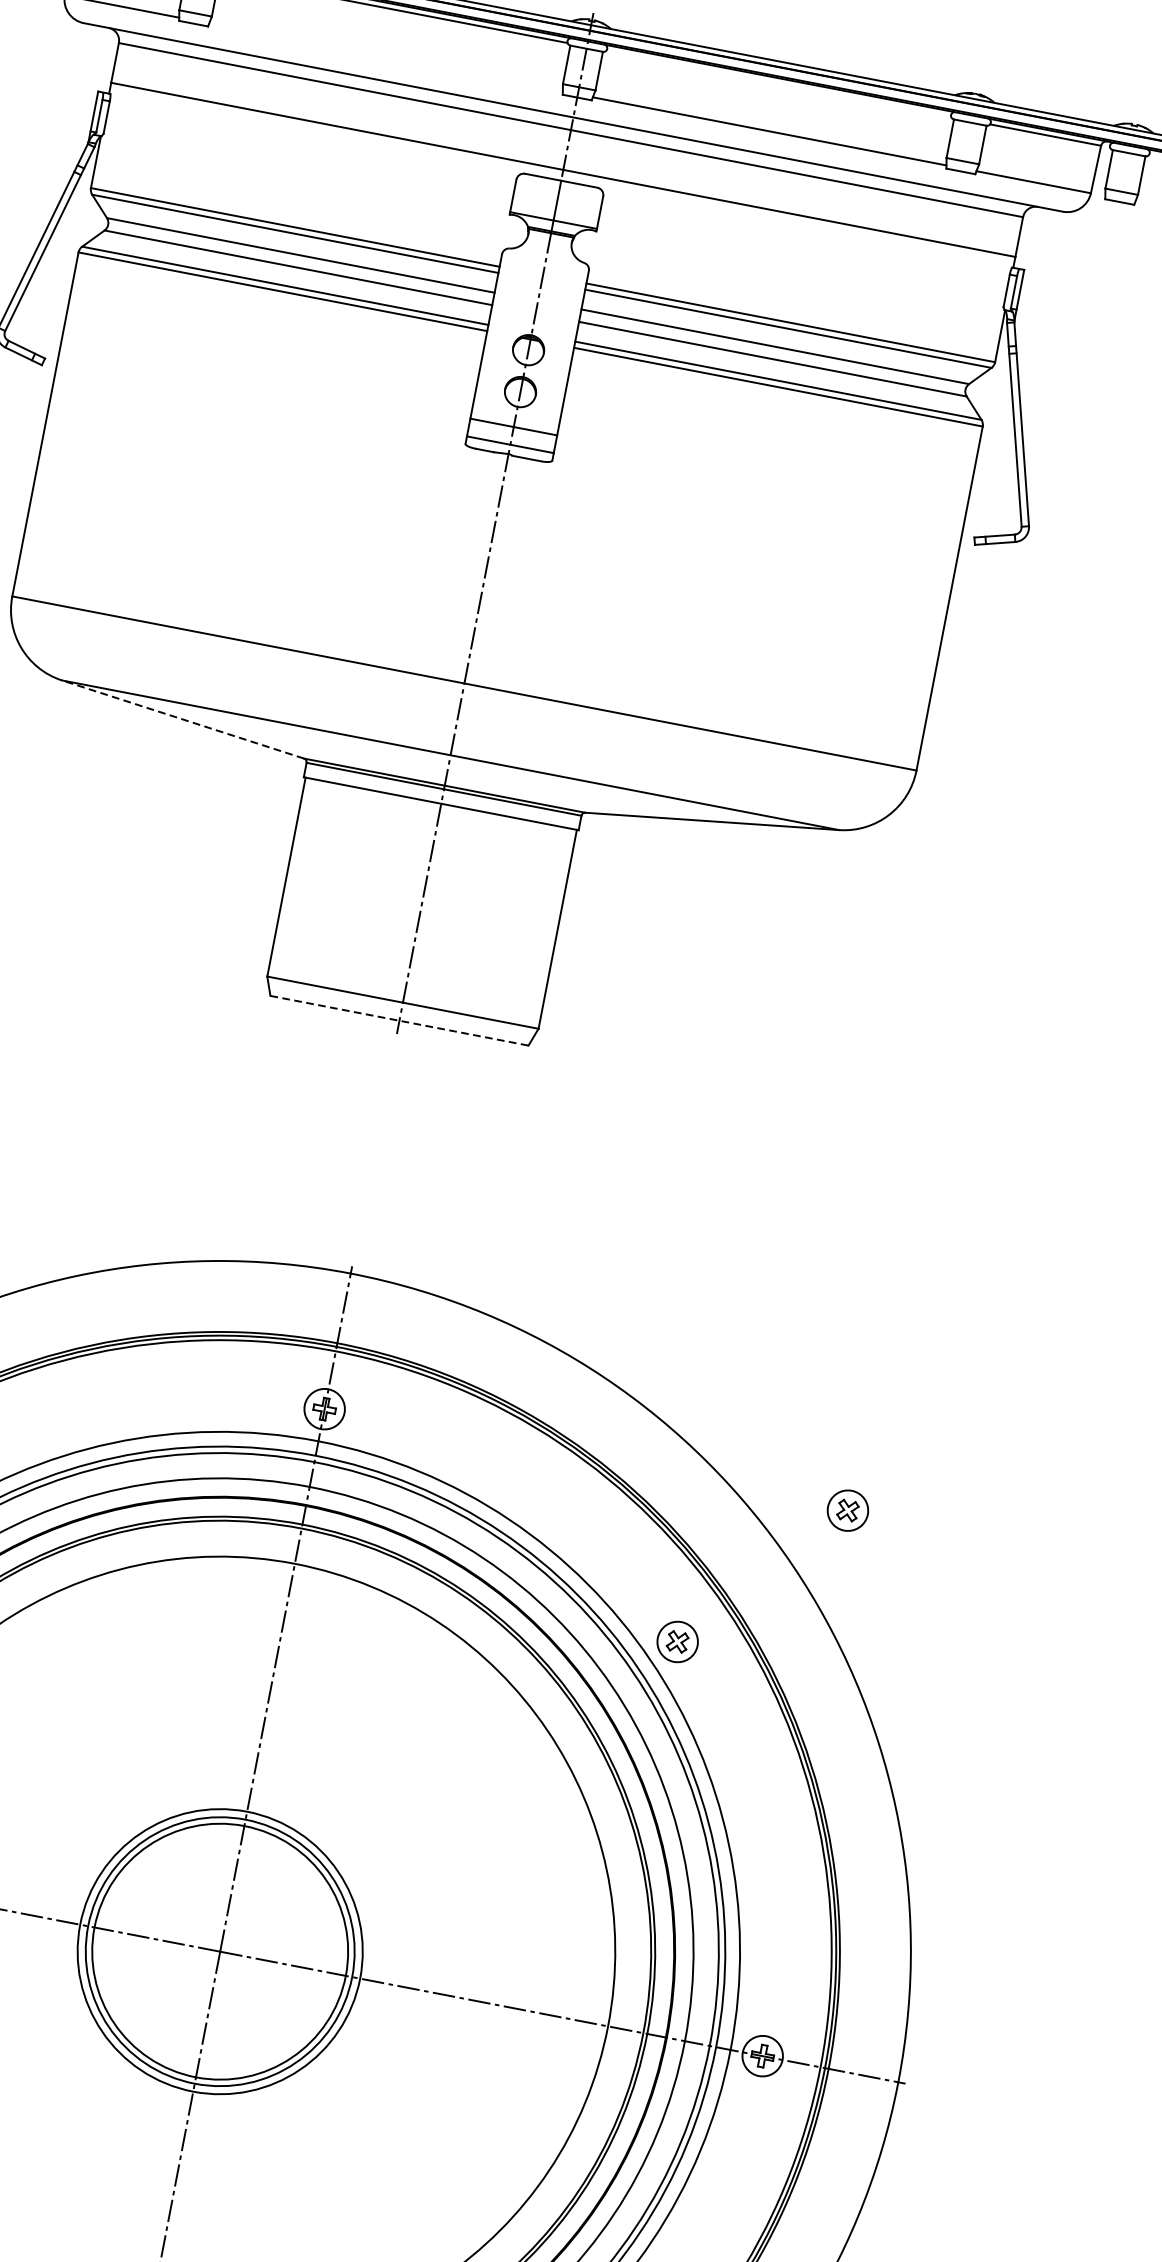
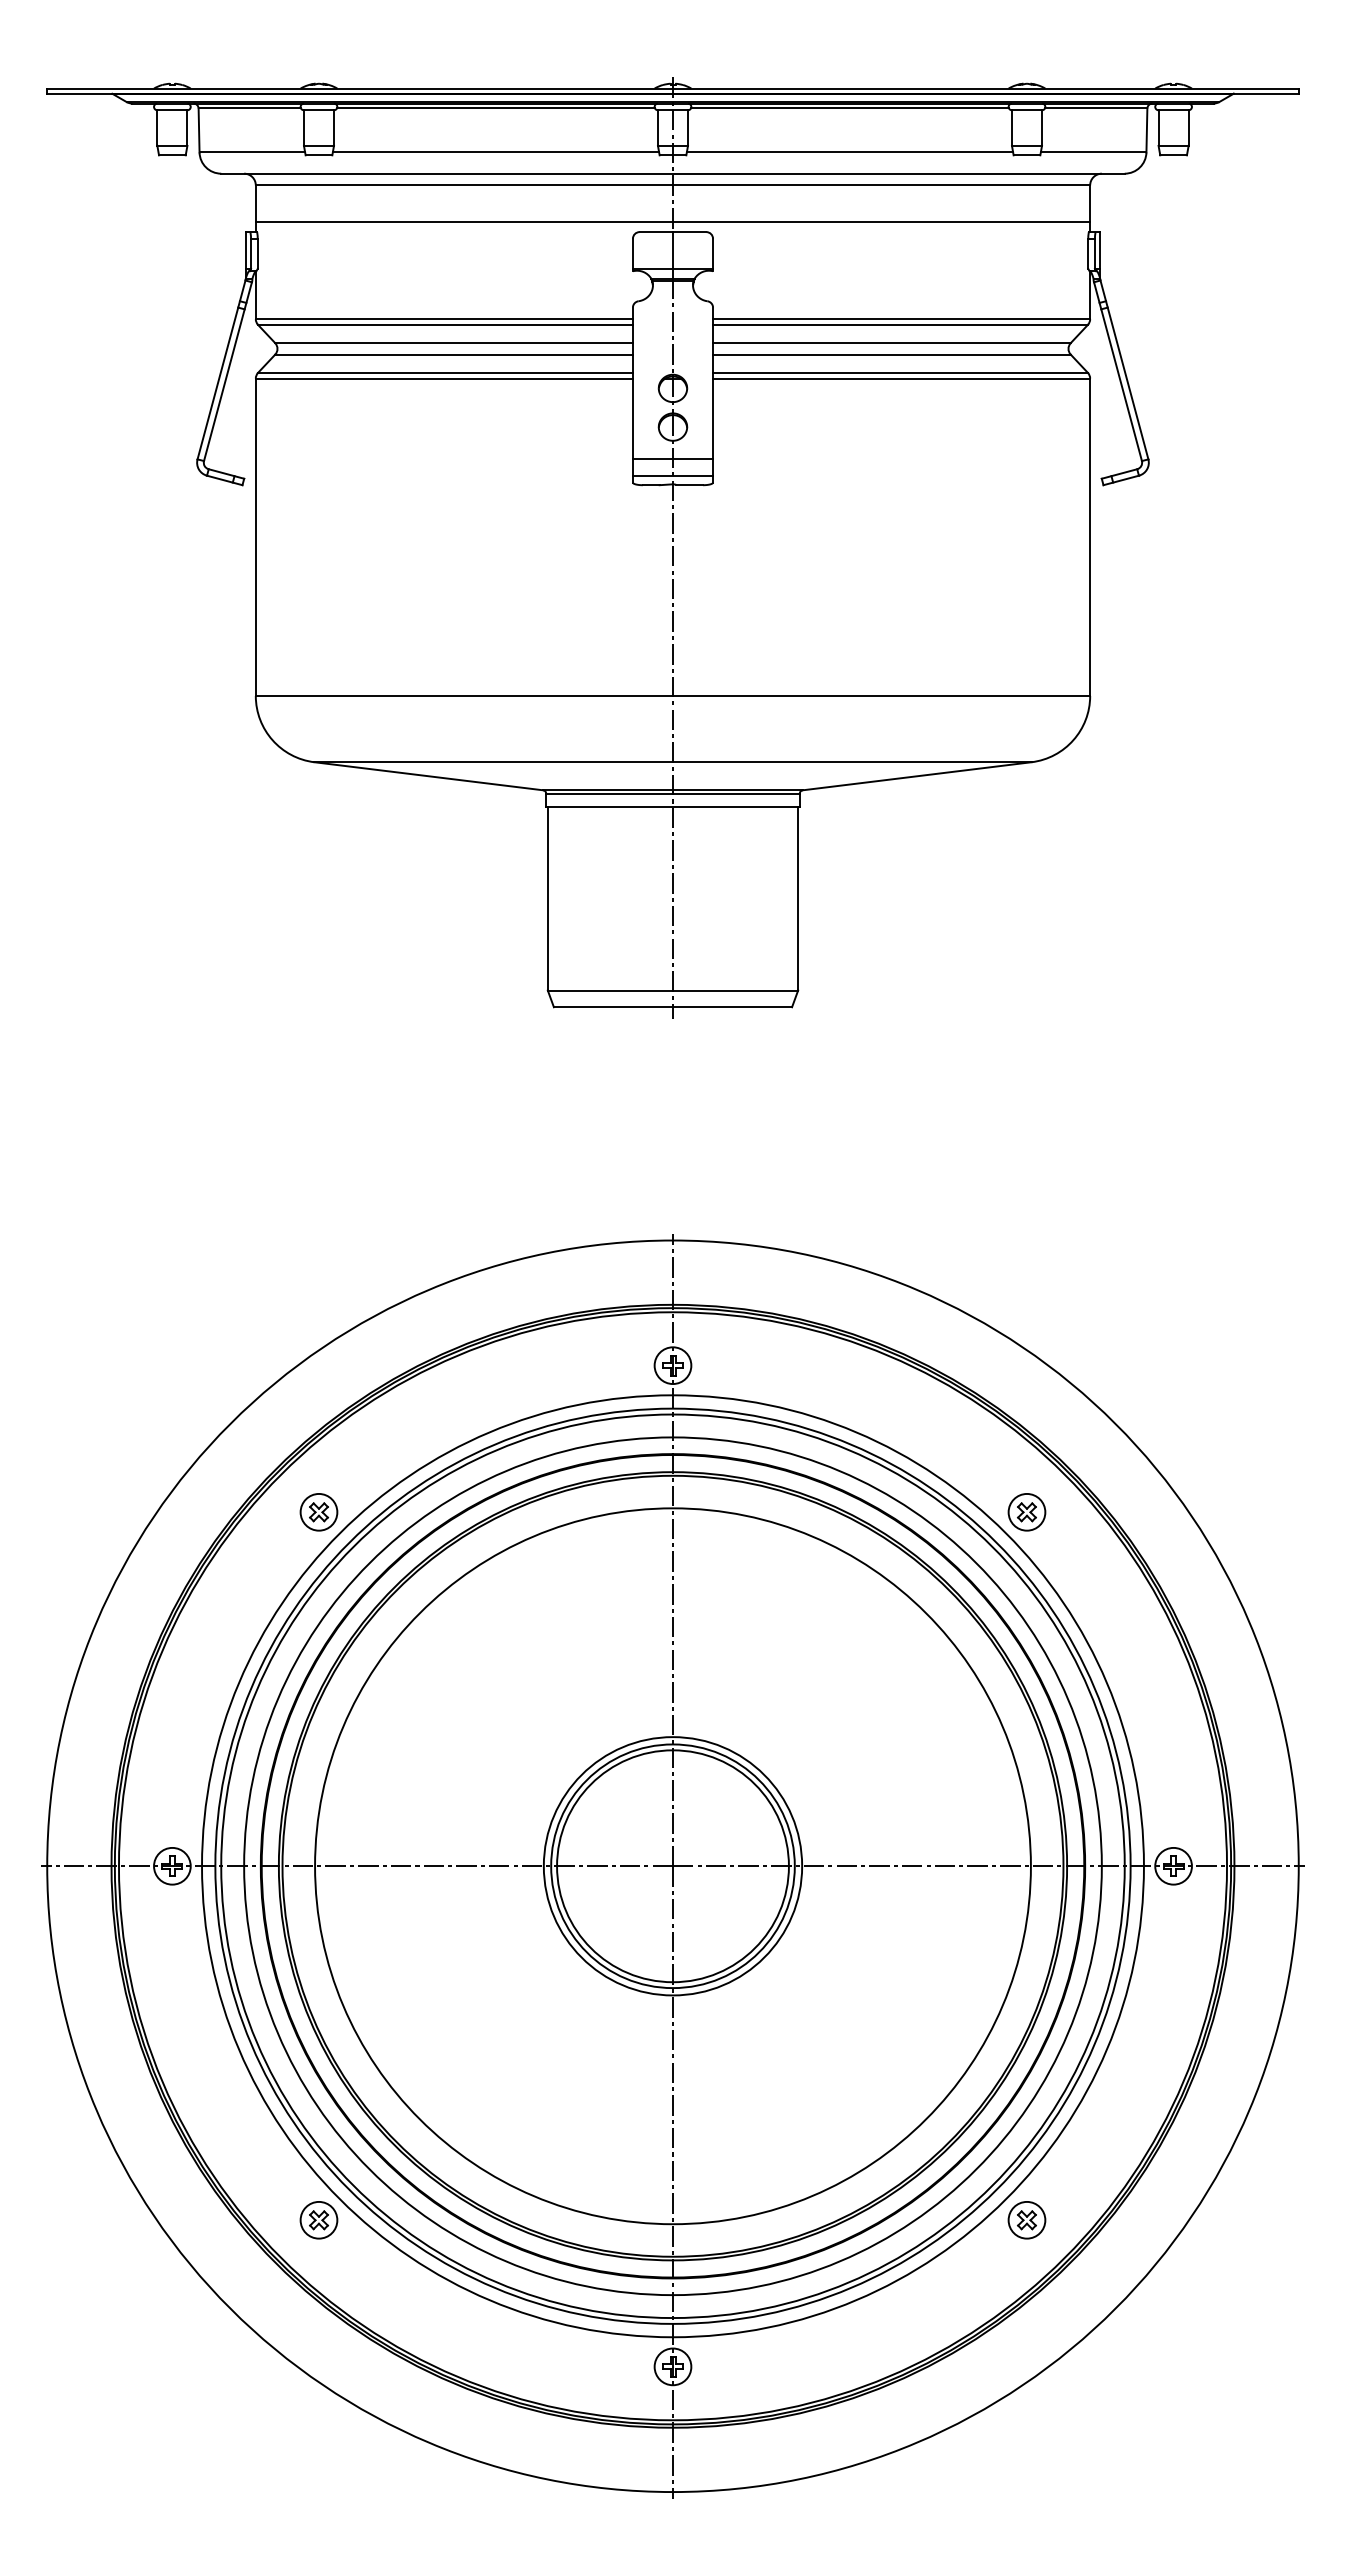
line: (385, 57) -> (495, 152), added
line: (778, 83) -> (849, 108), added
line: (182, 719) -> (428, 776), dashed -> solid
line: (399, 1021) -> (673, 1007), dashed -> solid
part: (847, 1510) -> (1155, 1366), removed

